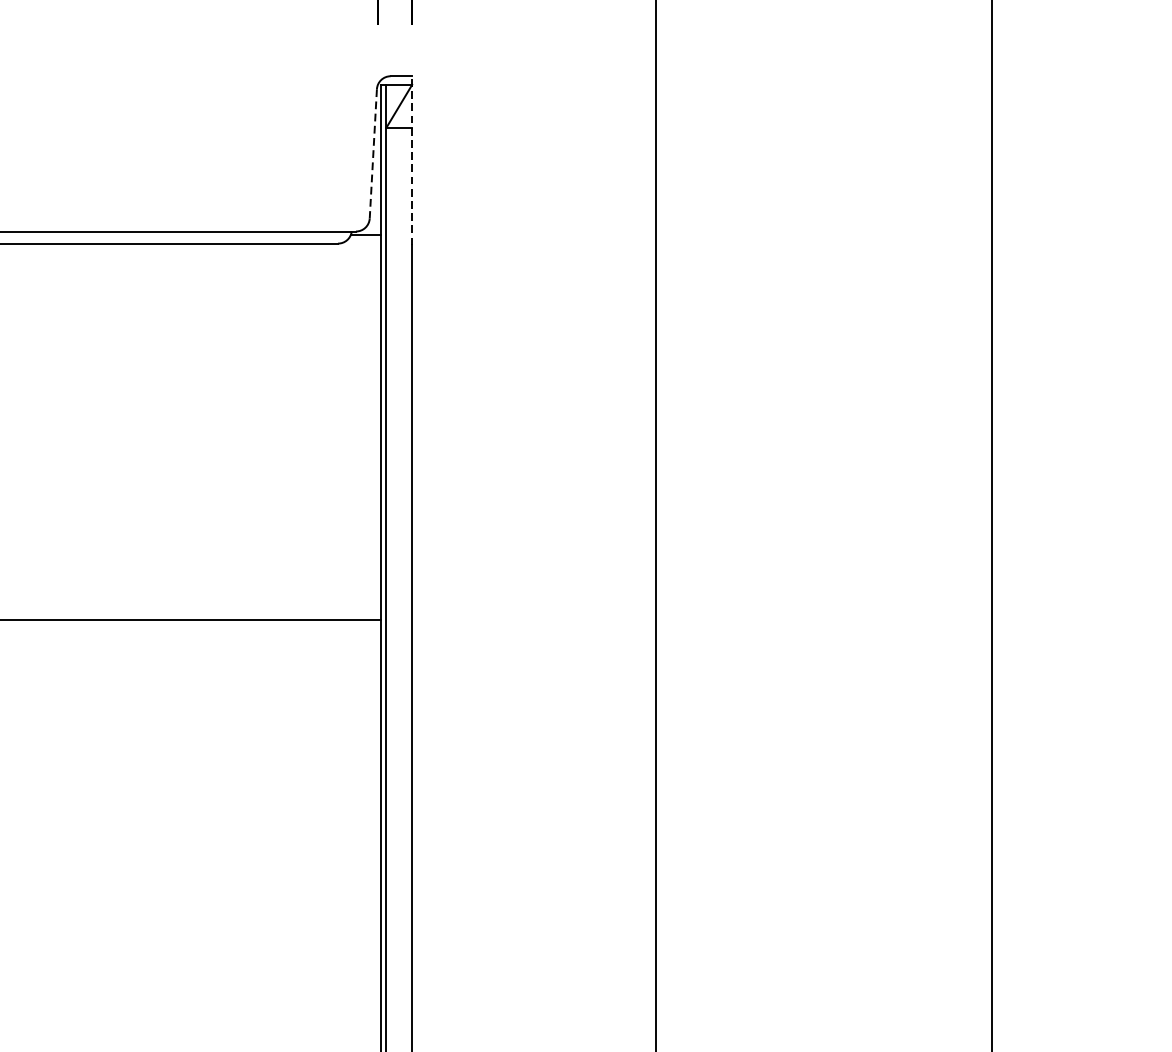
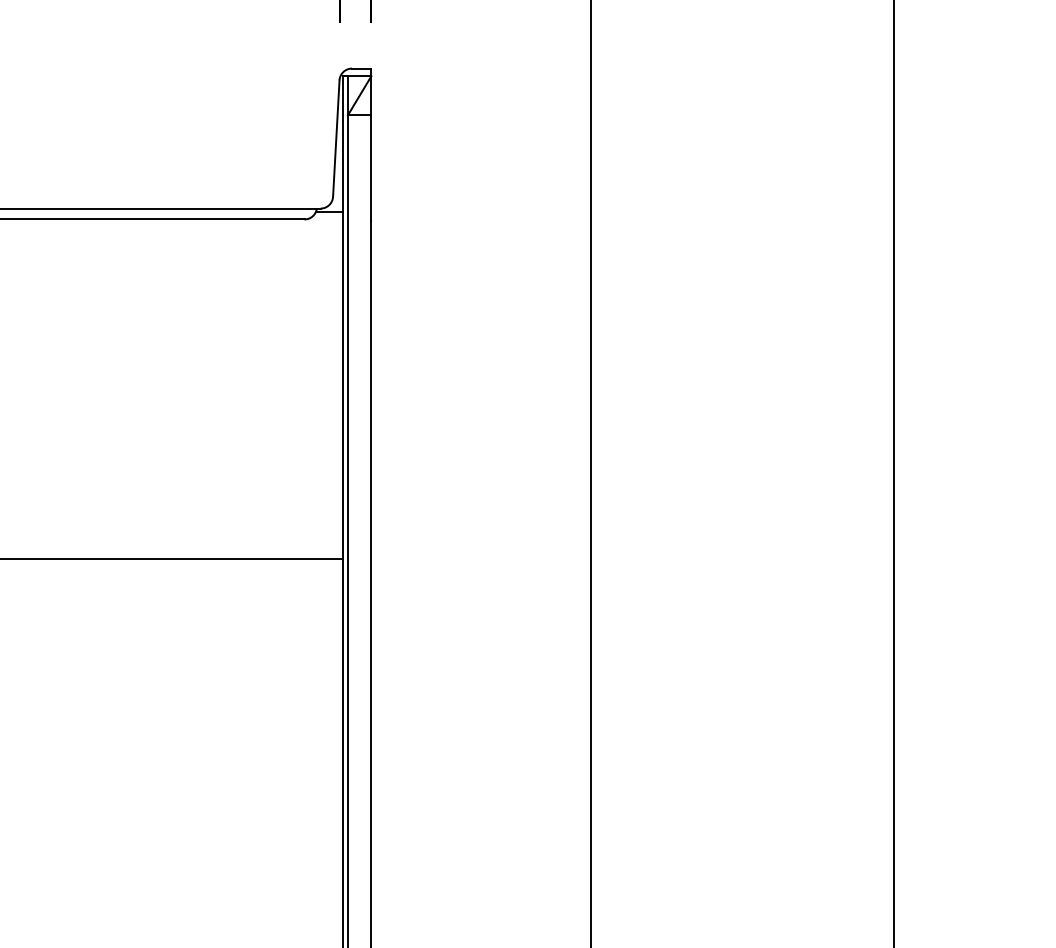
line: (373, 154) -> (336, 139), dashed -> solid
line: (412, 160) -> (371, 144), dashed -> solid

